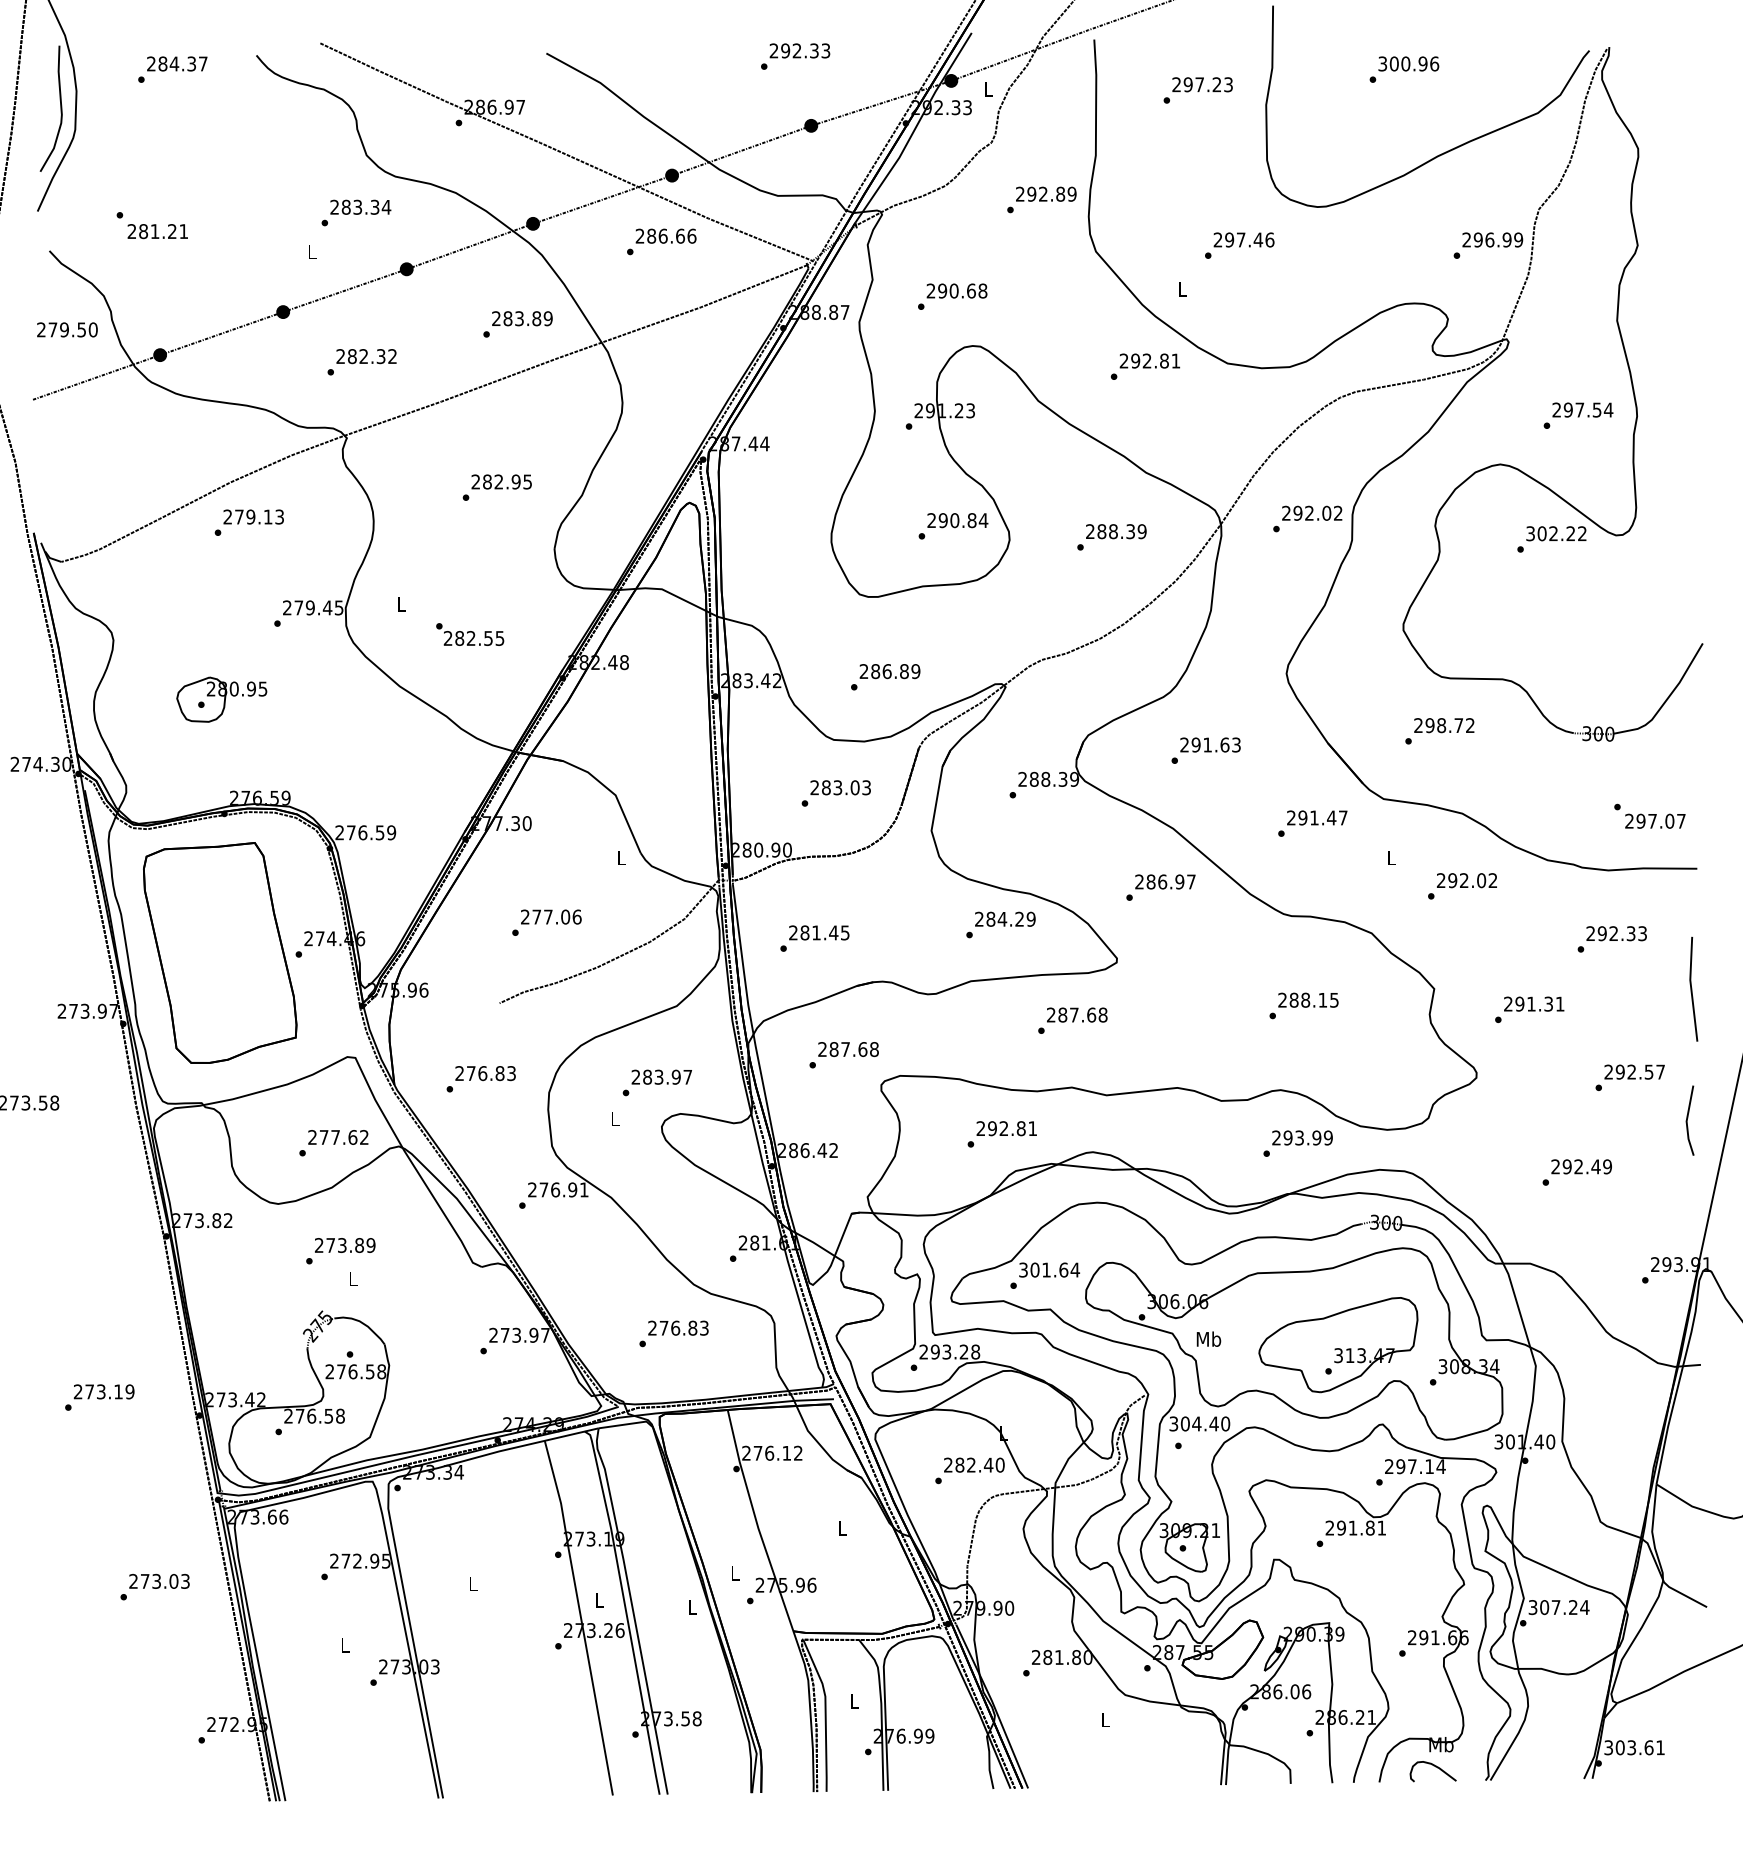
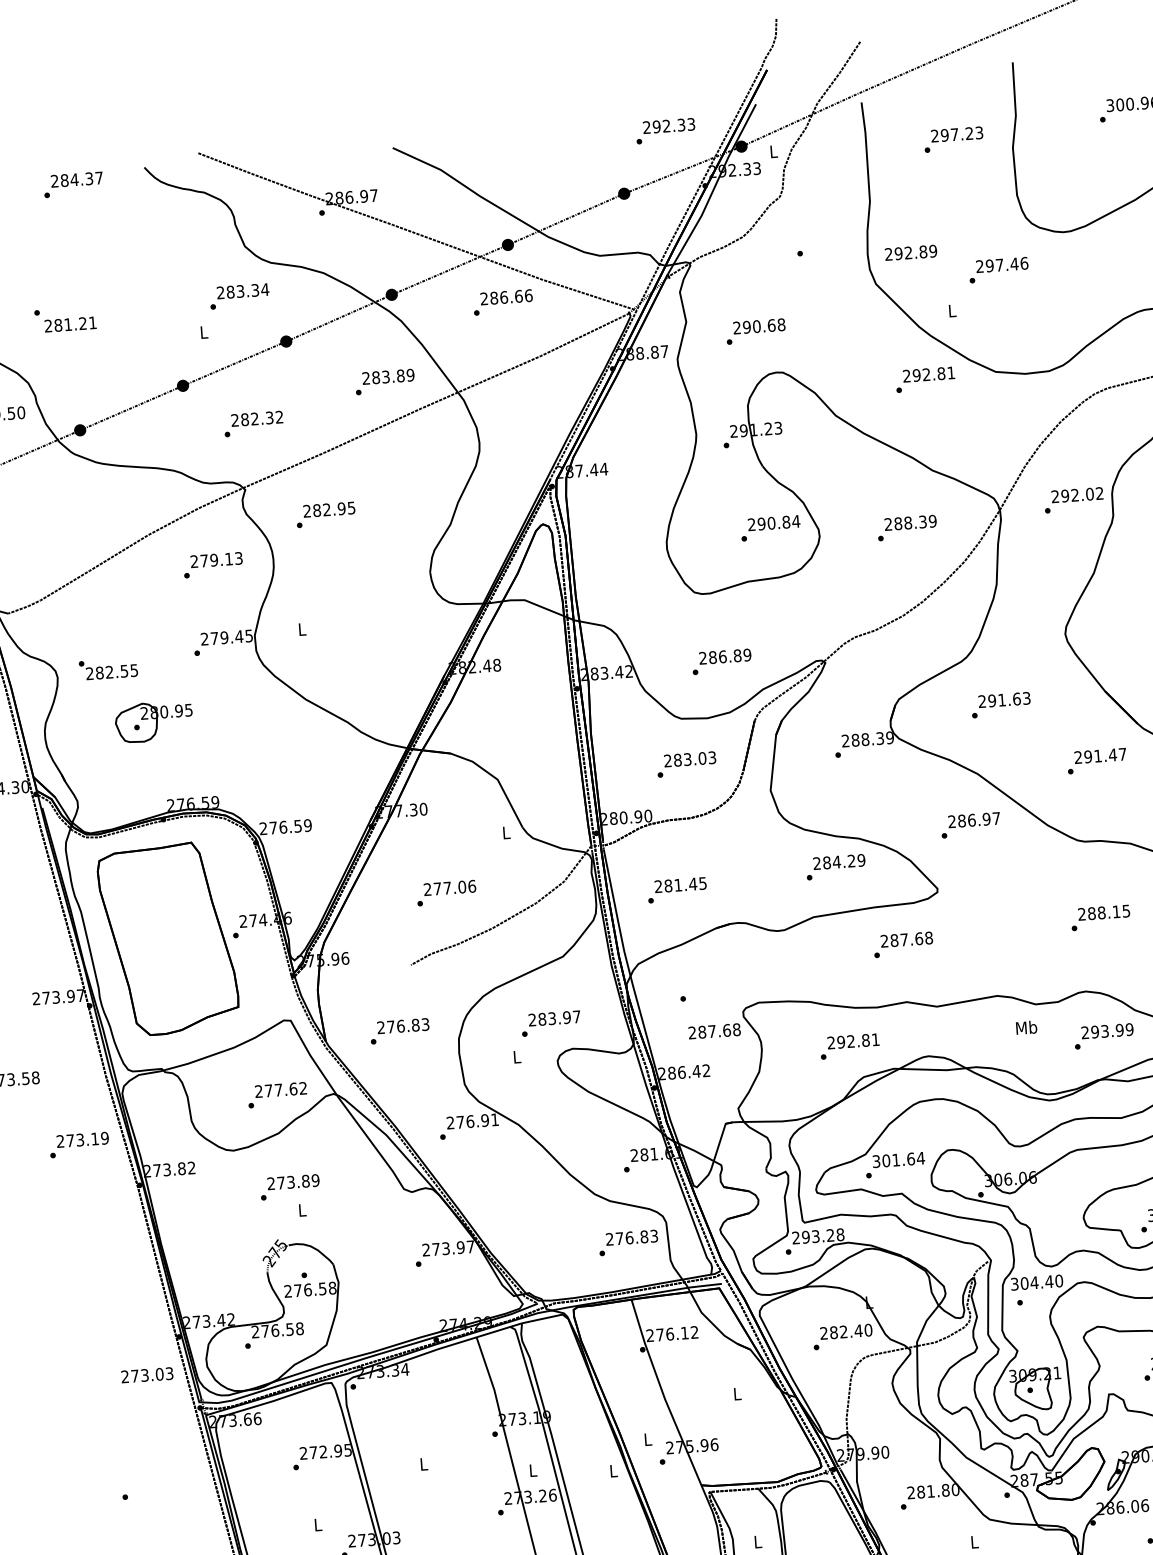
text: (795, 56) -> (665, 131), moved
text: (1046, 193) -> (911, 252), moved
text: (496, 487) -> (325, 514), moved
text: (248, 522) -> (212, 565), moved
text: (470, 634) -> (108, 668), moved
text: (848, 1049) -> (714, 1031), moved
text: (673, 1333) -> (628, 1242), moved
text: (1208, 1338) -> (1026, 1027), moved
text: (99, 1397) -> (79, 1144), moved
text: (159, 1581) -> (147, 1375), moved

